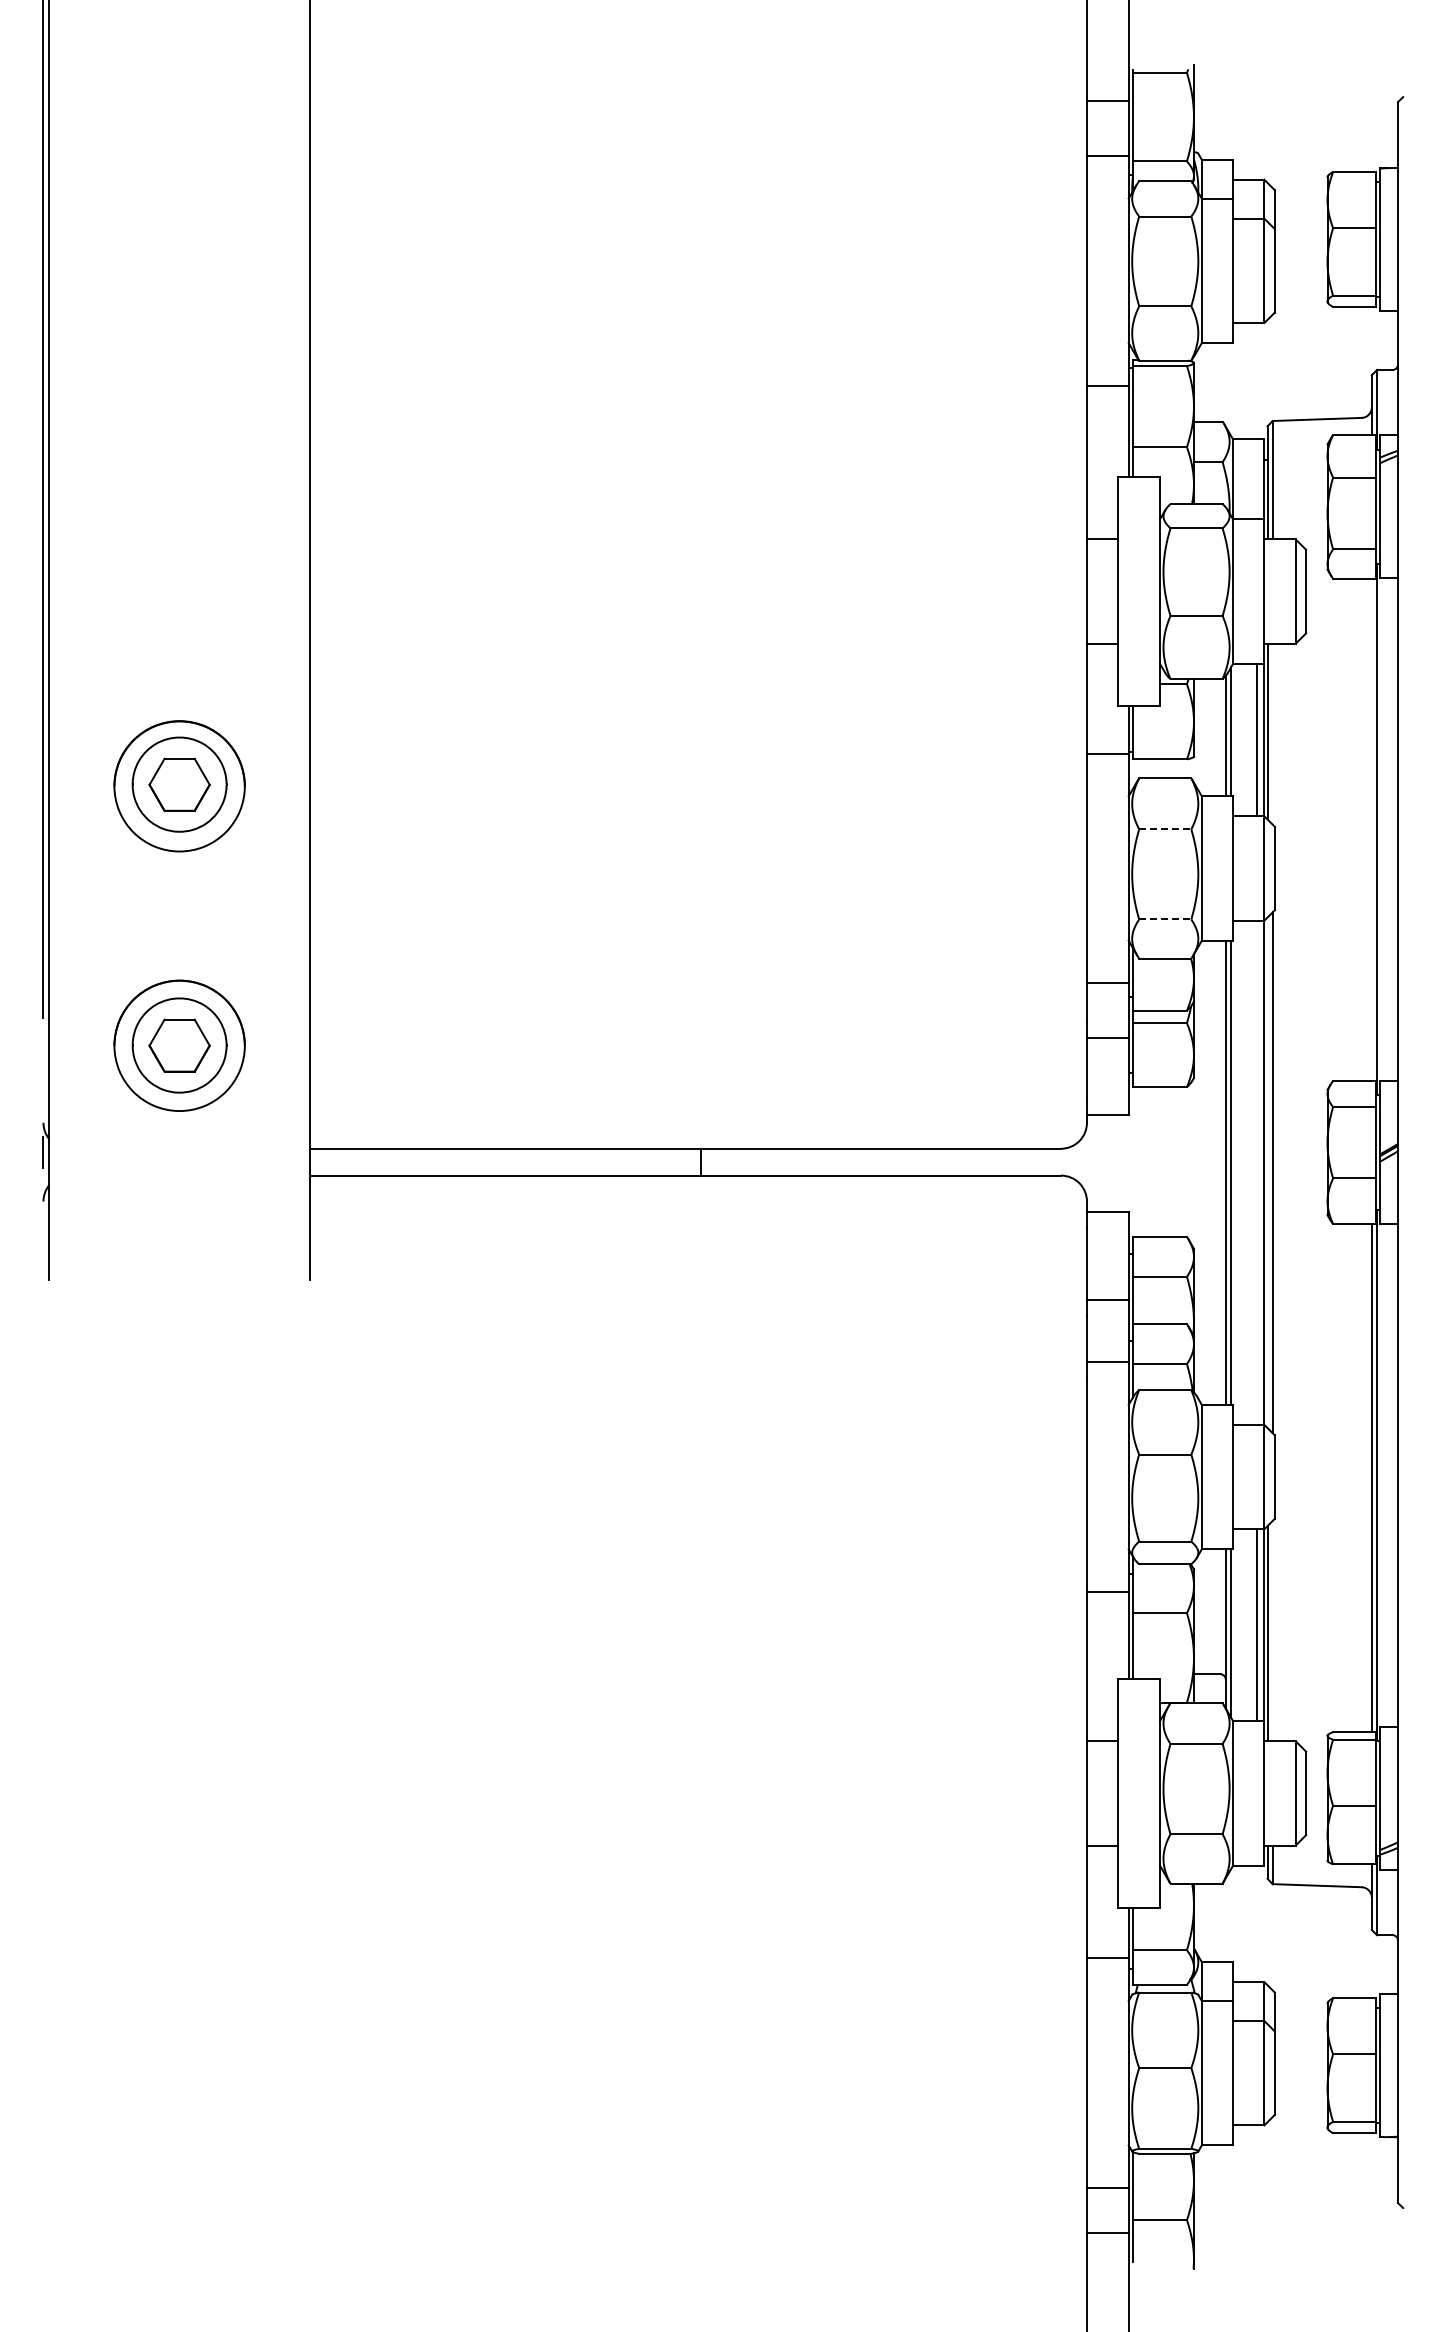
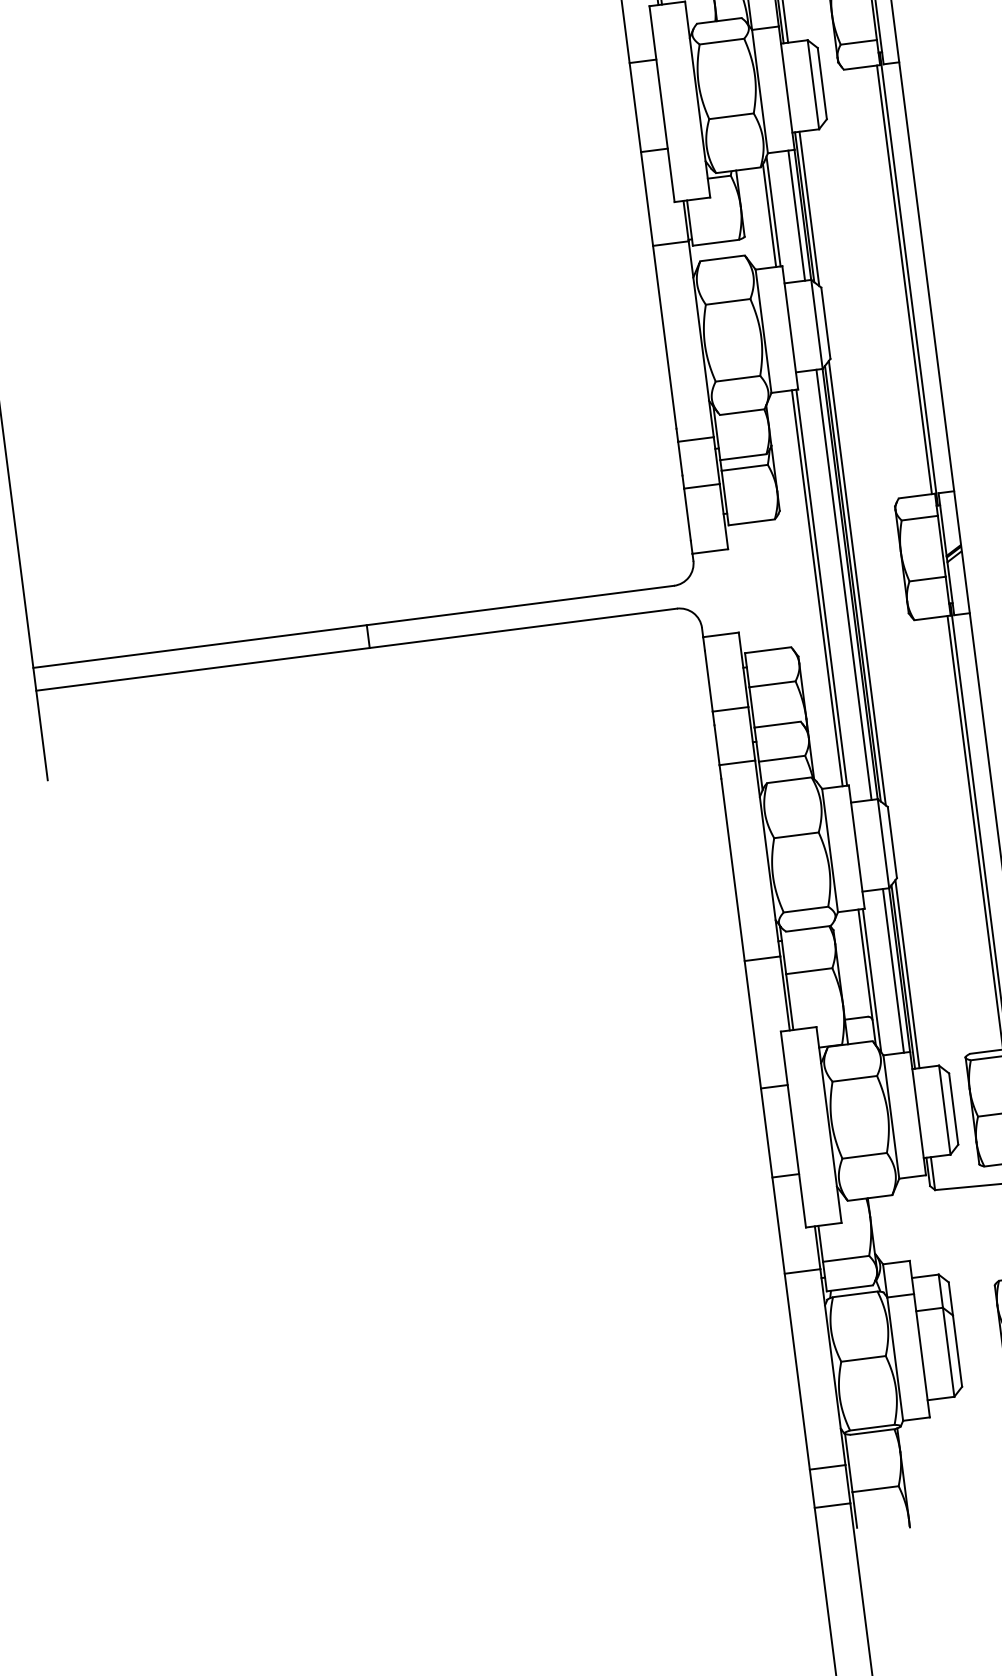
line: (1272, 733) -> (809, 208), added
line: (1165, 829) -> (728, 301), dashed -> solid
line: (1371, 829) -> (904, 279), added
line: (1165, 919) -> (738, 378), dashed -> solid
line: (1257, 1172) -> (844, 584), added
line: (1267, 1172) -> (852, 583), added
line: (1272, 1630) -> (907, 973), added

